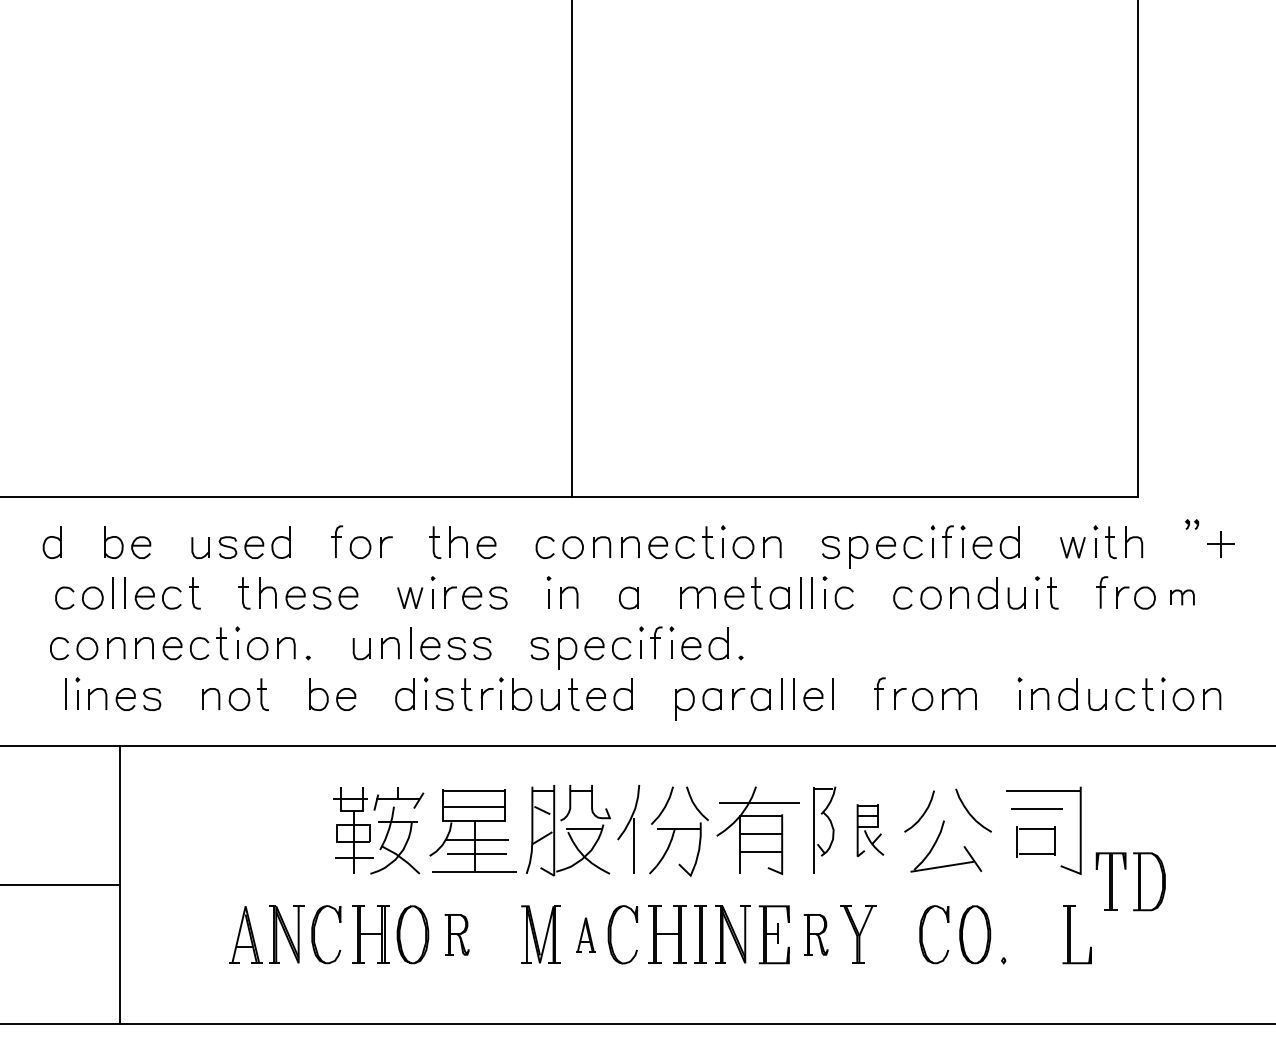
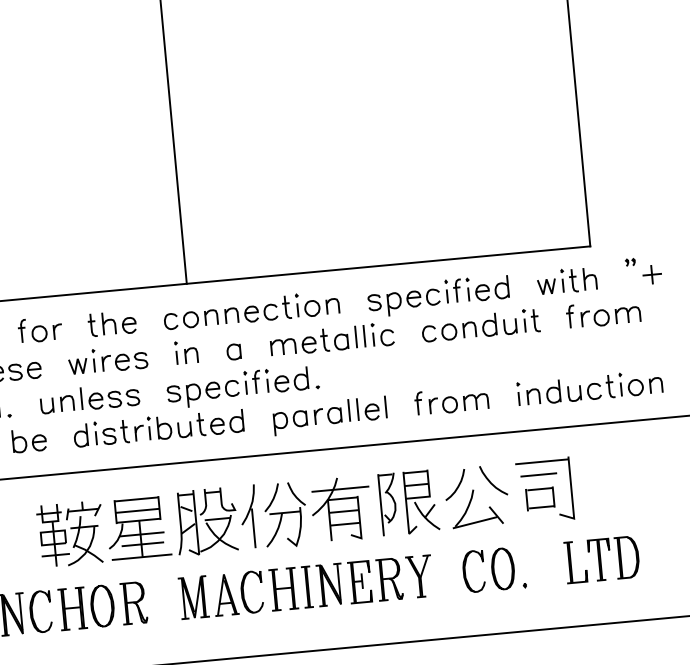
part: (1182, 597) -> (628, 315), size x1.43
part: (870, 830) -> (421, 501), size x1.67
part: (1138, 881) -> (619, 557), moved
part: (456, 934) -> (133, 603), size x1.43
part: (585, 934) -> (225, 594), size x1.67
part: (815, 934) -> (389, 579), size x1.43

